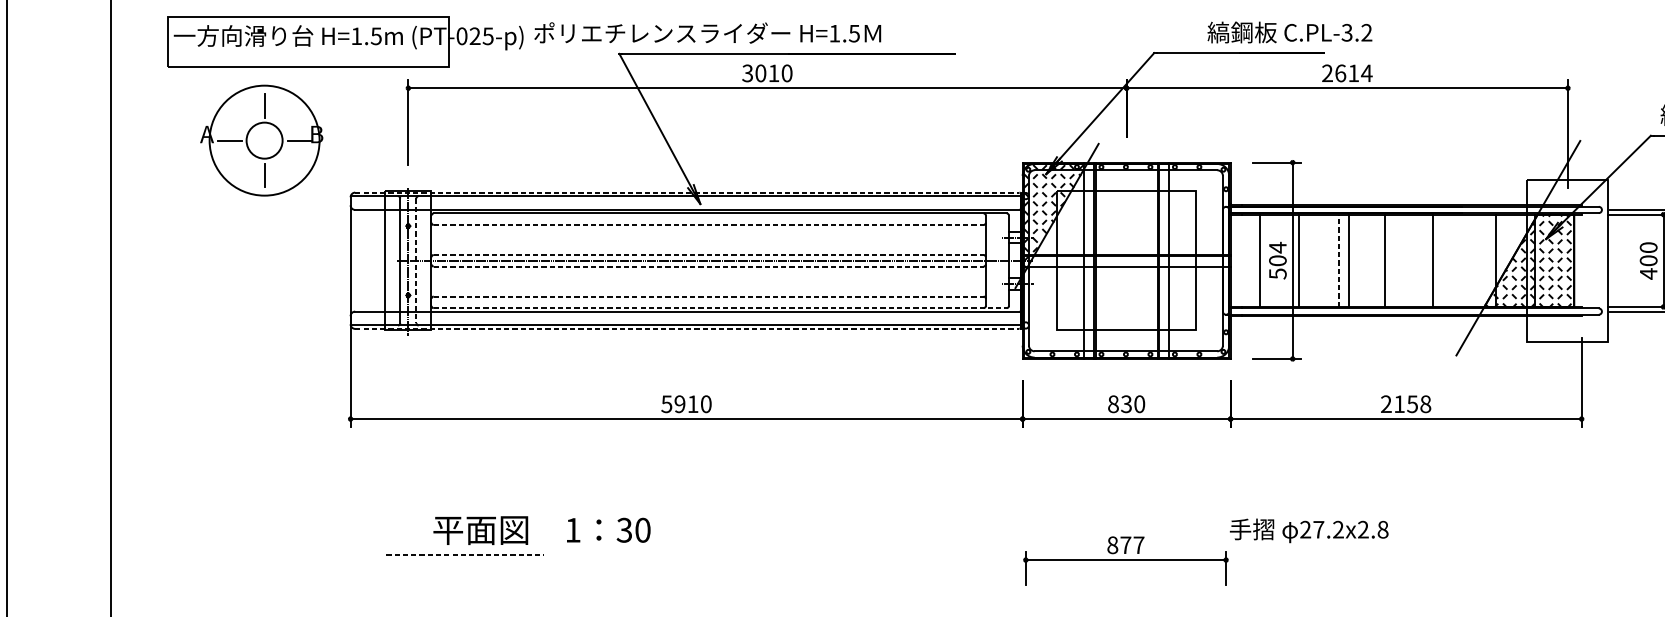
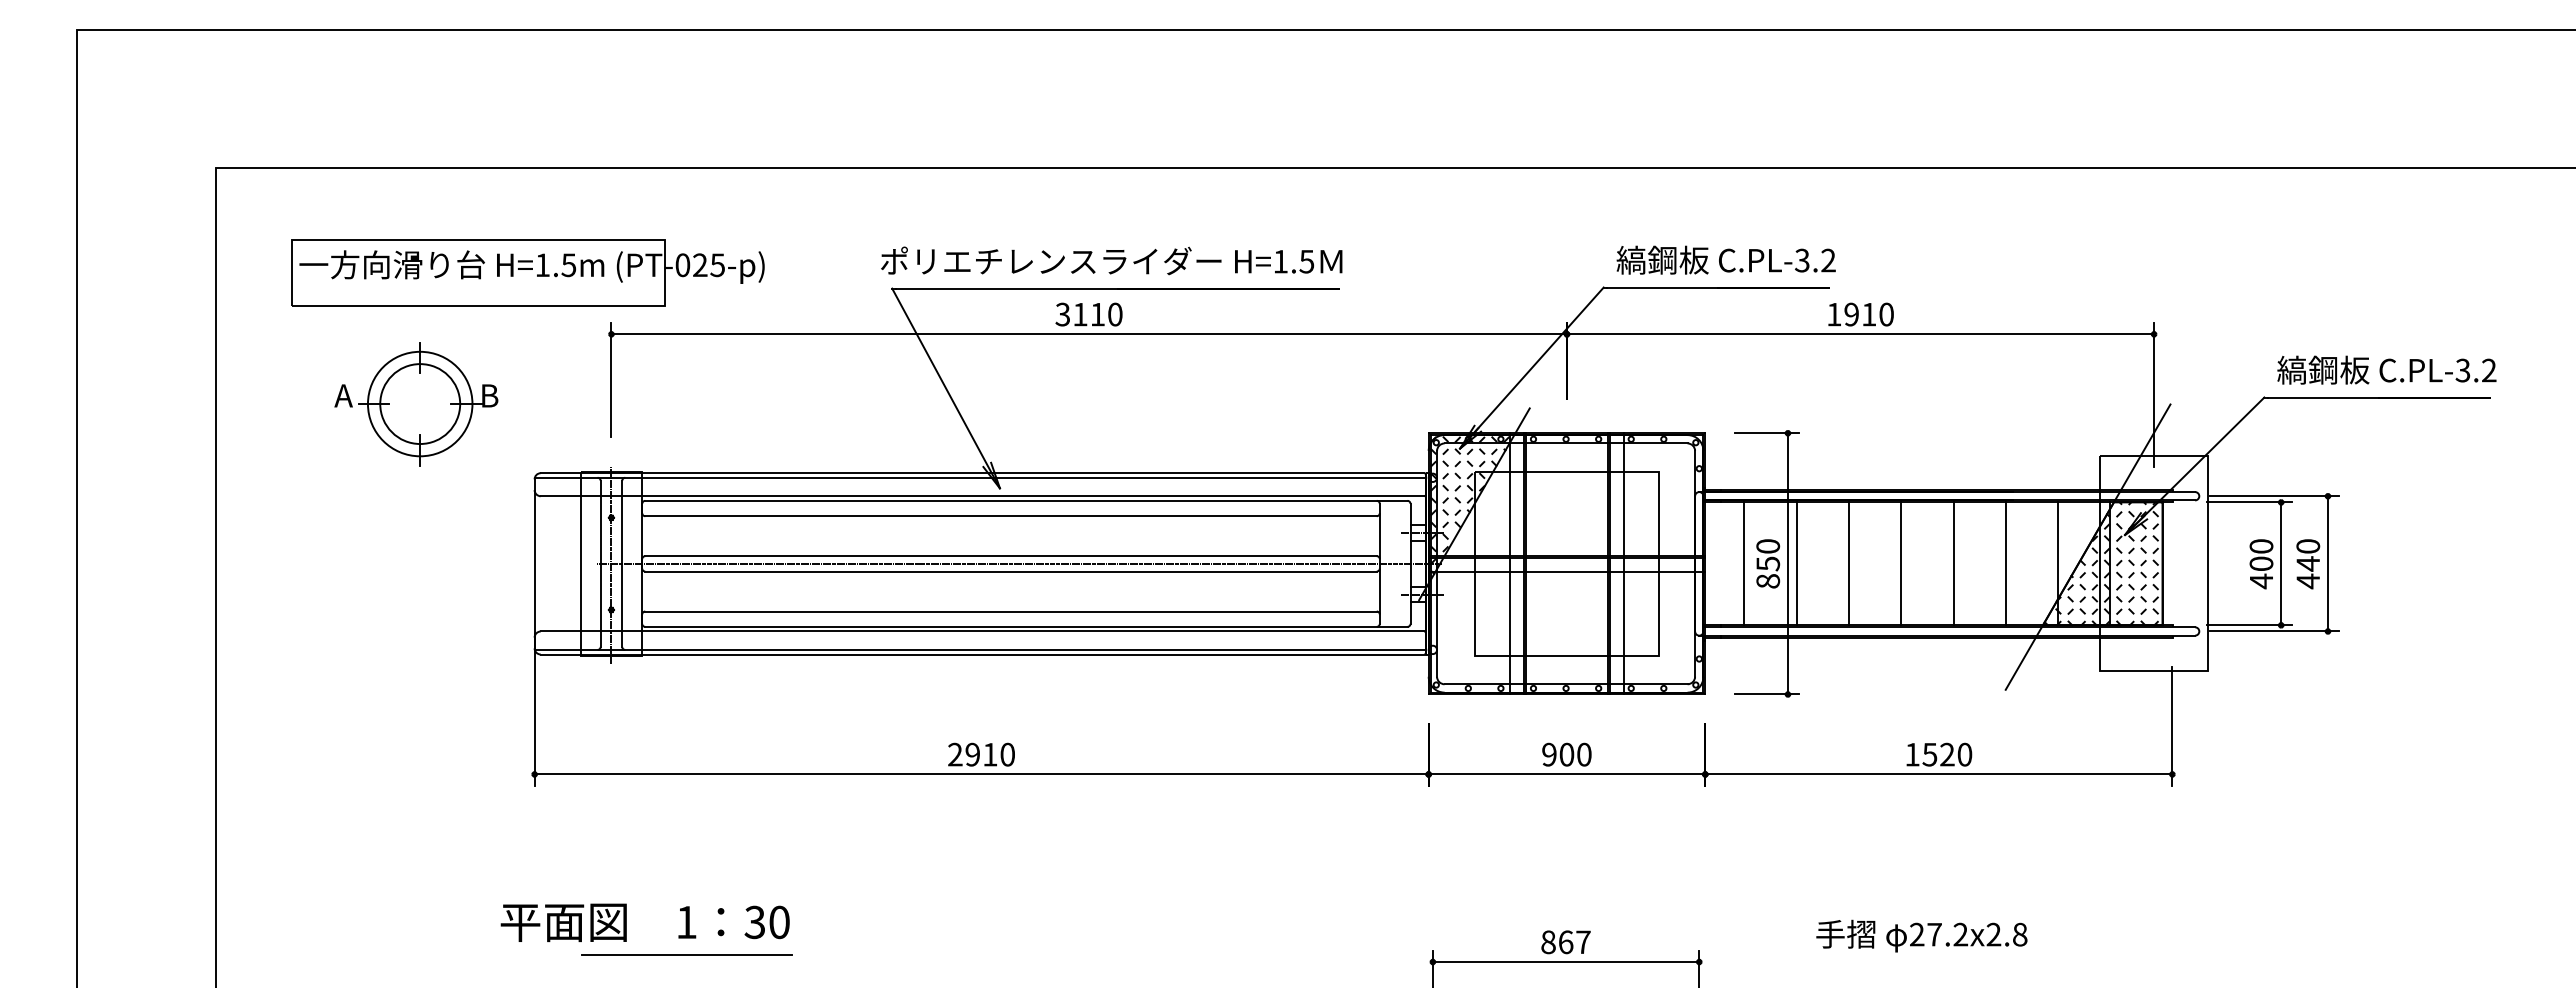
text: (1289, 31) -> (1725, 259), moved
text: (707, 32) -> (1111, 260), moved
text: (760, 73) -> (1080, 314), 3010 -> 3110
text: (1347, 73) -> (1860, 314), 2614 -> 1910
circle: (264, 140) -> (419, 403), size x0.71
circle: (264, 140) -> (420, 404), size x1.67
line: (687, 192) -> (982, 473), dashed -> solid
line: (709, 225) -> (1011, 516), dashed -> solid
line: (709, 255) -> (1011, 556), dashed -> solid
line: (416, 260) -> (622, 563), dashed -> solid
text: (1278, 260) -> (1768, 563), 504 -> 850
line: (1338, 260) -> (1849, 563), dashed -> solid
line: (1348, 260) -> (1901, 563), moved
line: (1384, 260) -> (1953, 563), moved
line: (1432, 260) -> (2005, 563), moved
line: (709, 266) -> (1011, 571), dashed -> solid
line: (709, 296) -> (1011, 611), dashed -> solid
line: (720, 307) -> (1026, 626), dashed -> solid
line: (687, 328) -> (982, 654), dashed -> solid
text: (666, 404) -> (954, 754), 5910 -> 2910
text: (1120, 404) -> (1558, 754), 830 -> 900
text: (1405, 404) -> (1938, 754), 2158 -> 1520
text: (541, 530) -> (644, 922), moved
text: (1308, 530) -> (1921, 935), moved
text: (1126, 545) -> (1566, 942), 877 -> 867
line: (465, 555) -> (687, 955), dashed -> solid

